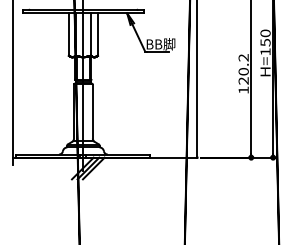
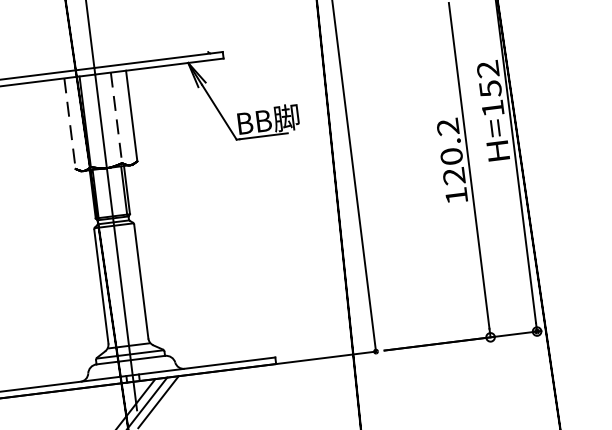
text: (265, 33) -> (487, 69), H=150 -> H=152
line: (68, 35) -> (69, 125), solid -> dashed
line: (90, 35) -> (116, 120), solid -> dashed

